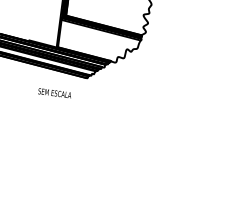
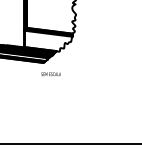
text: (53, 93) -> (50, 74), moved

